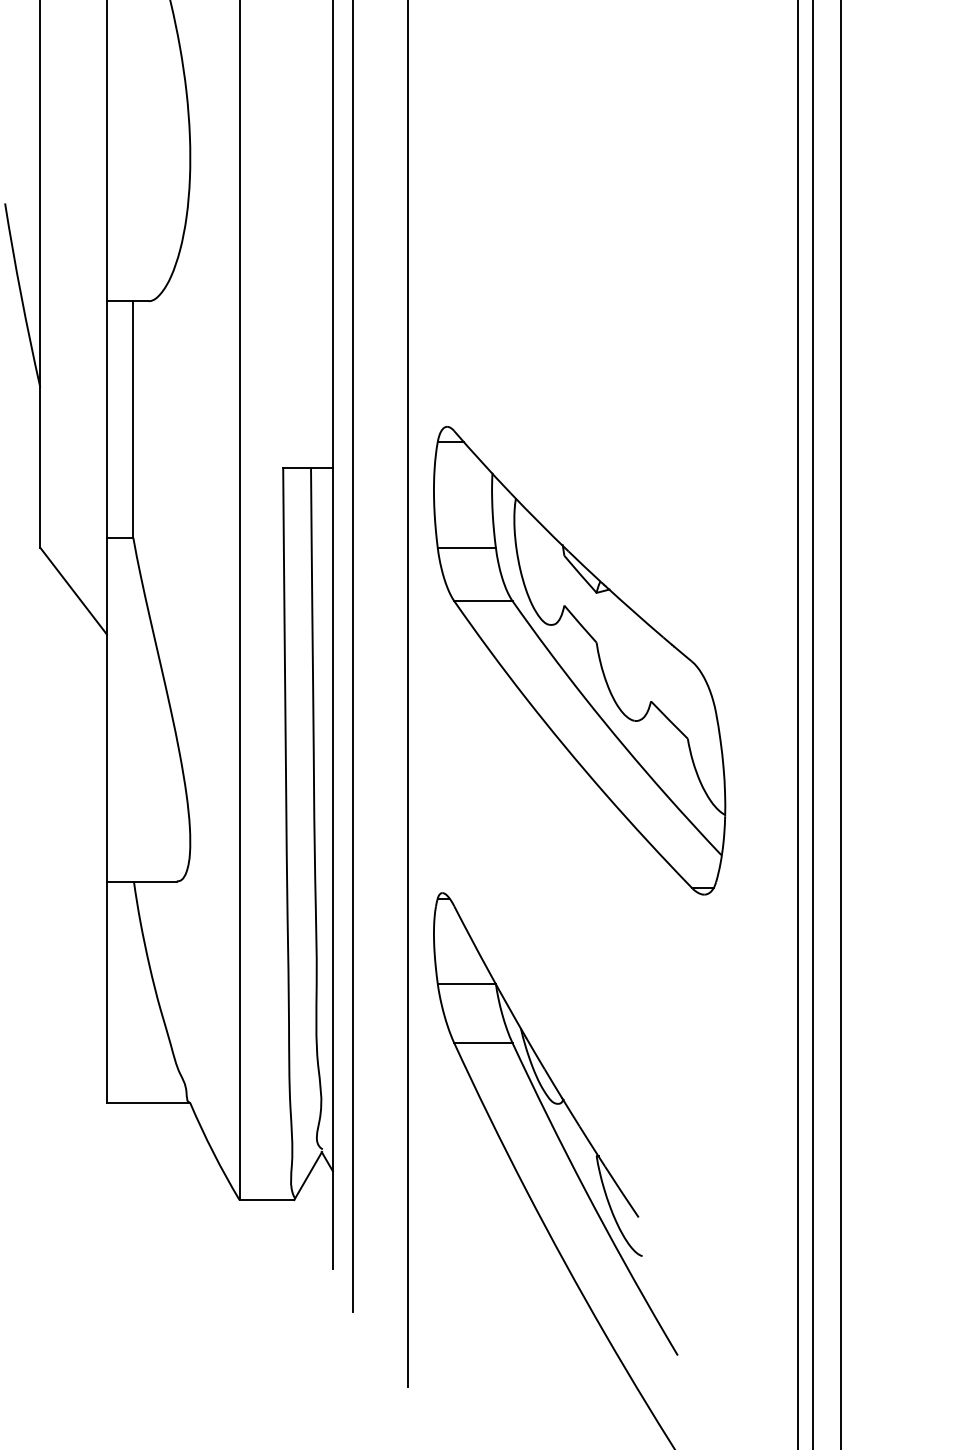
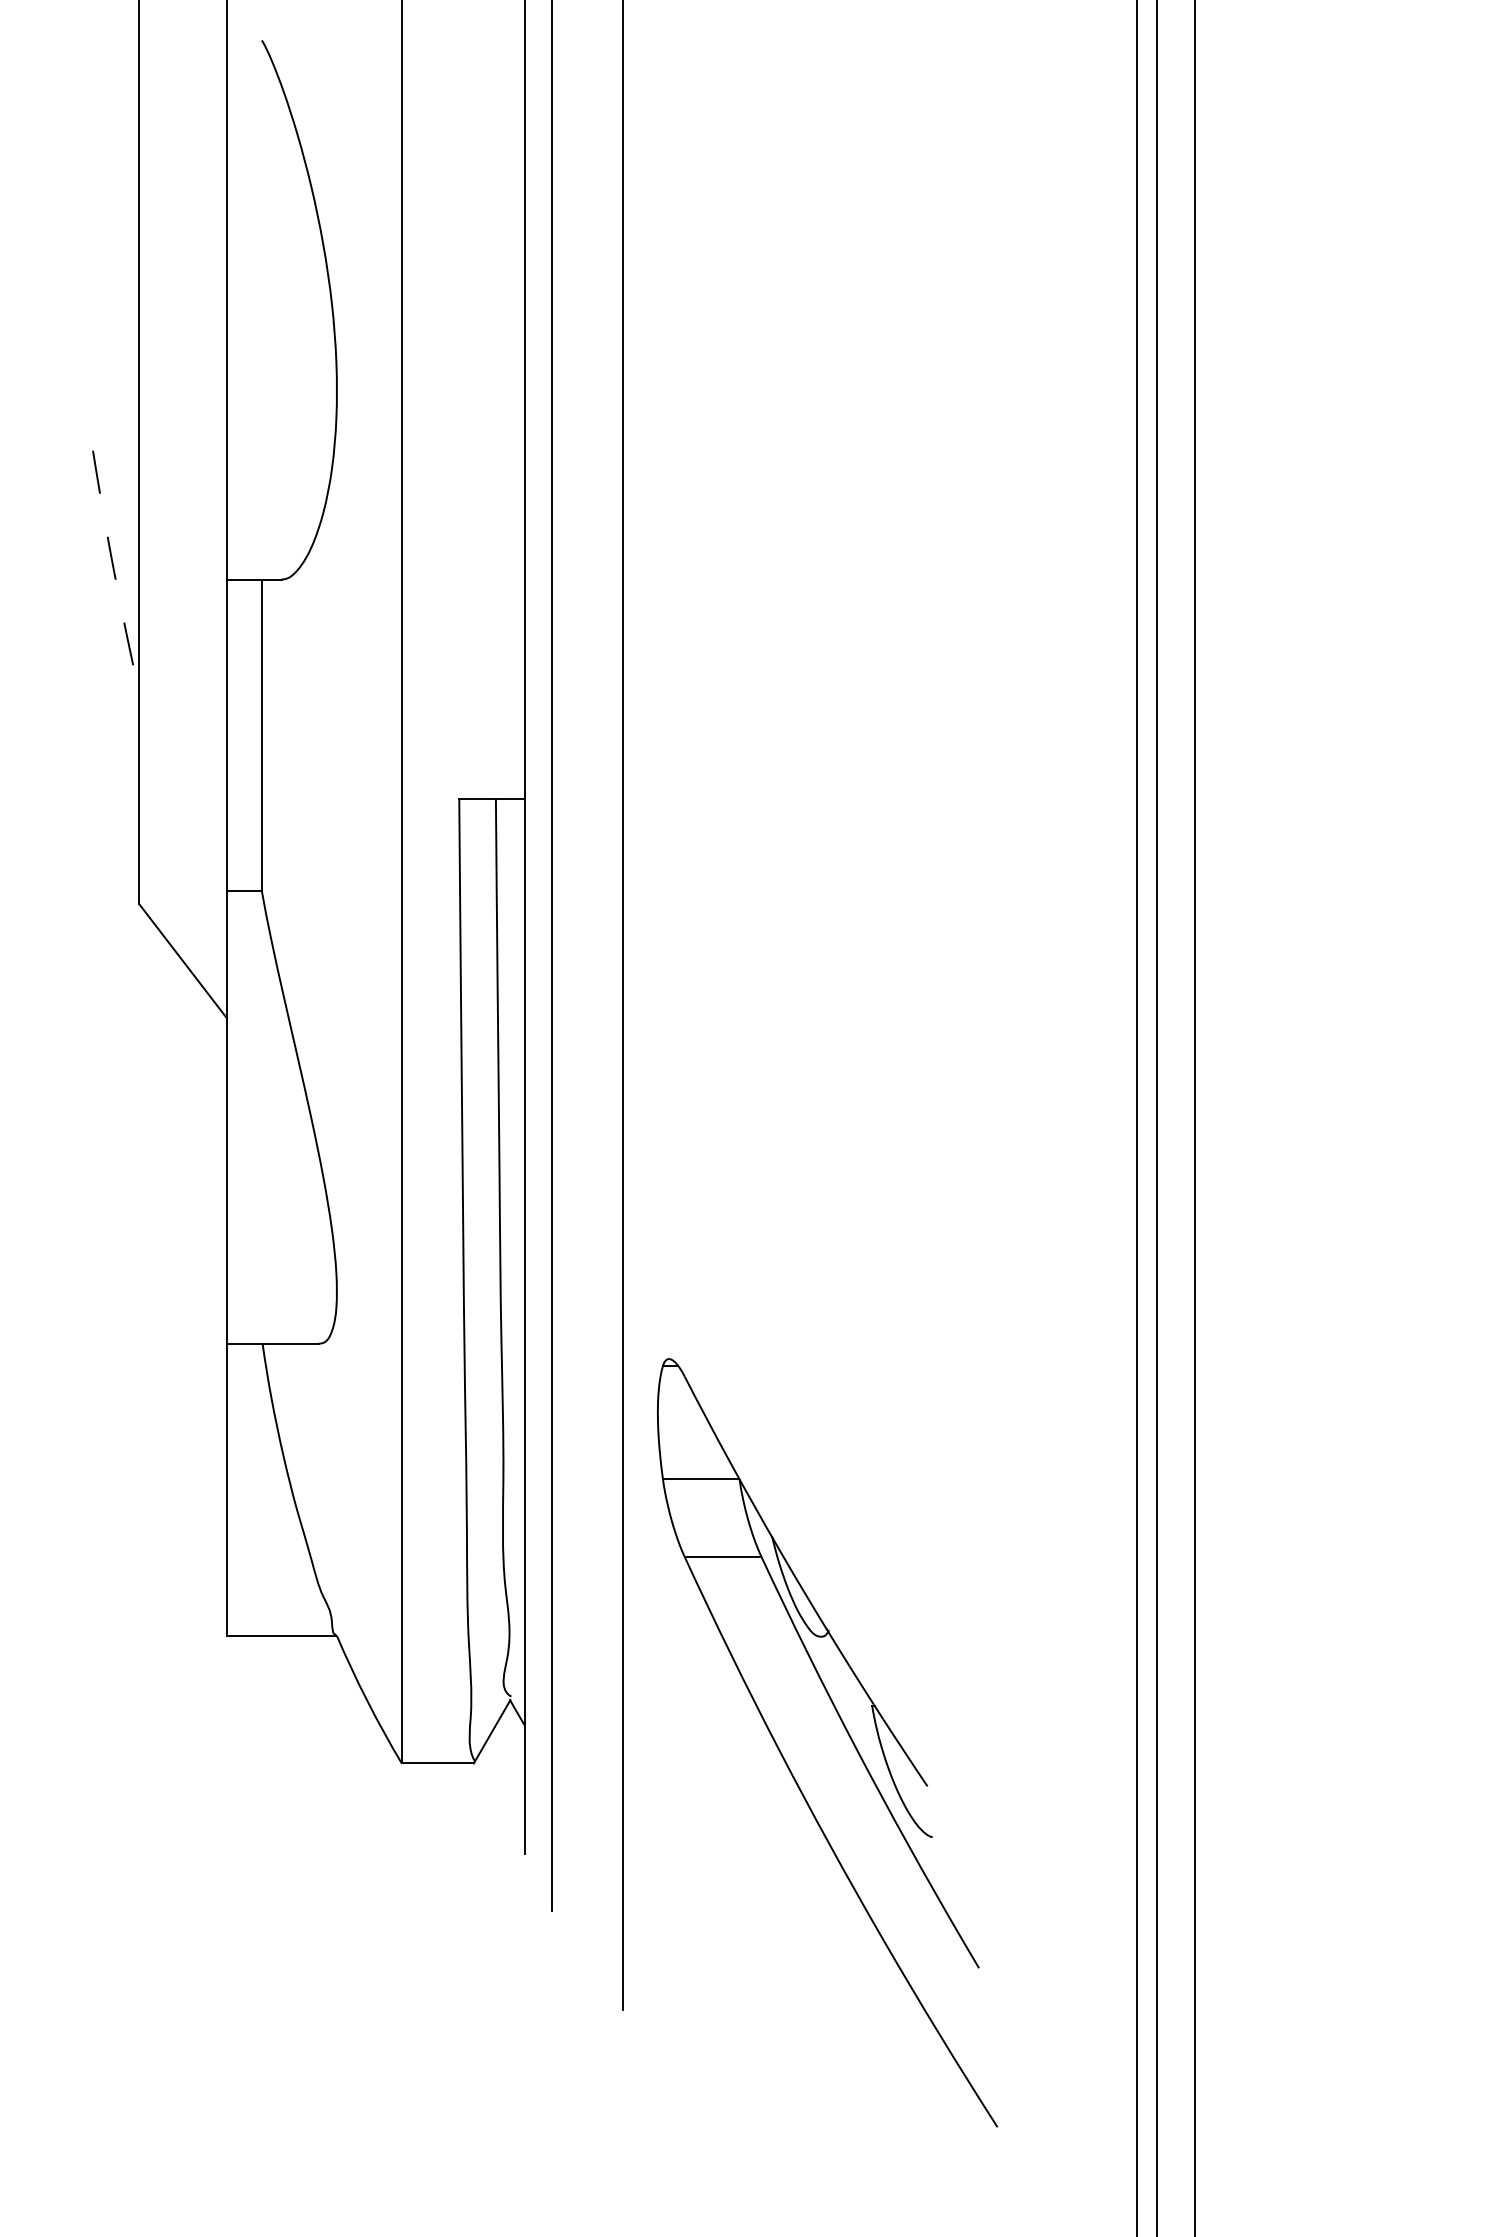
arc: (21, 295) -> (114, 572), solid -> dashed
part: (579, 660) -> (849, 1052), removed

